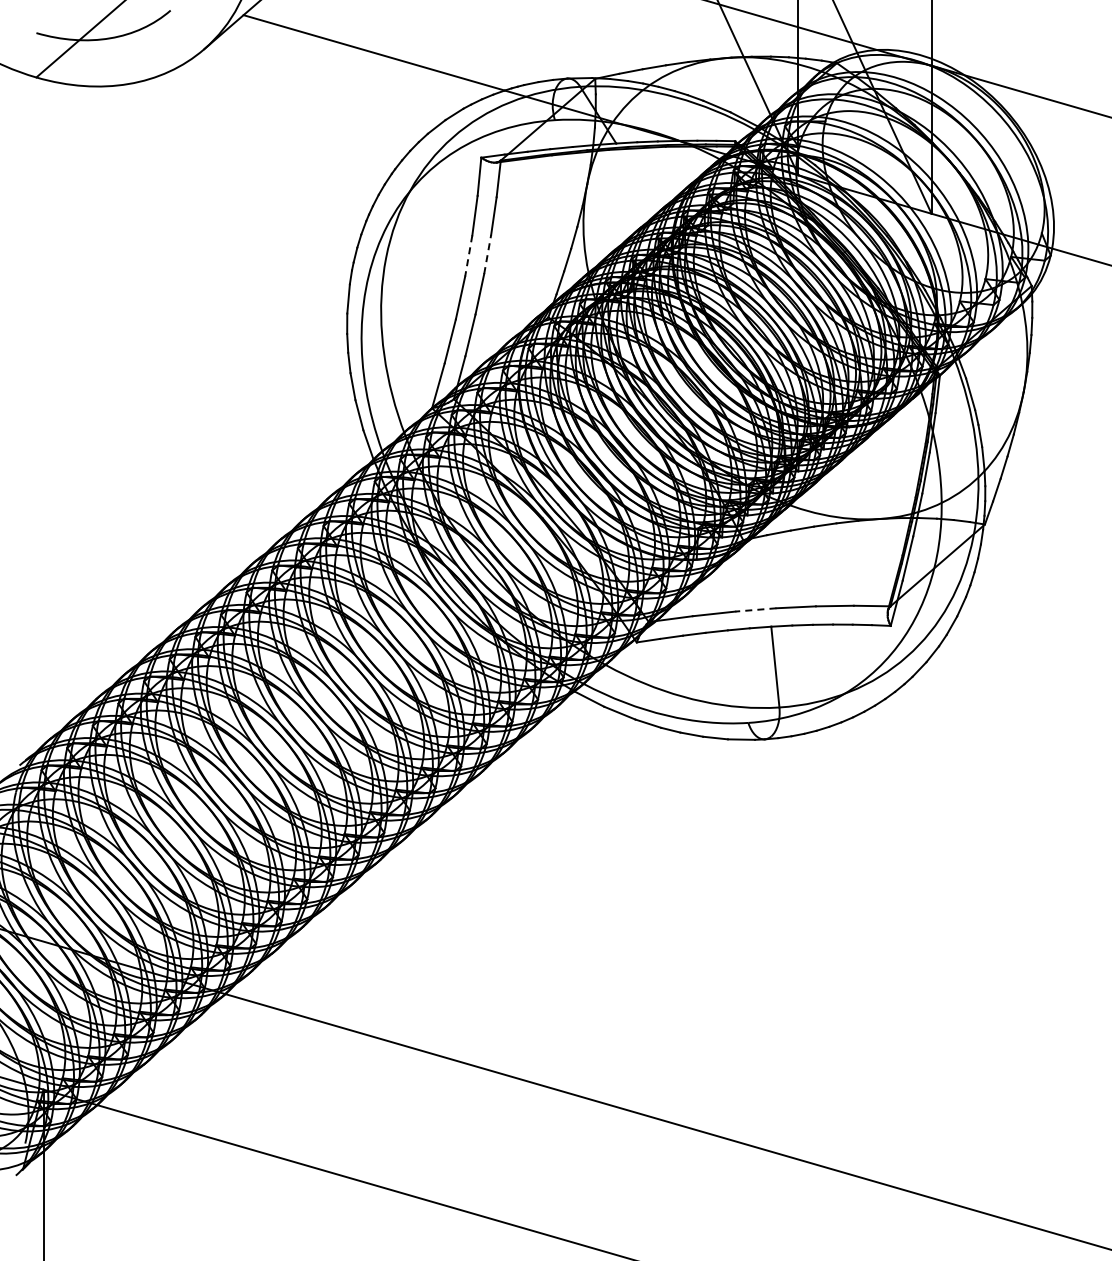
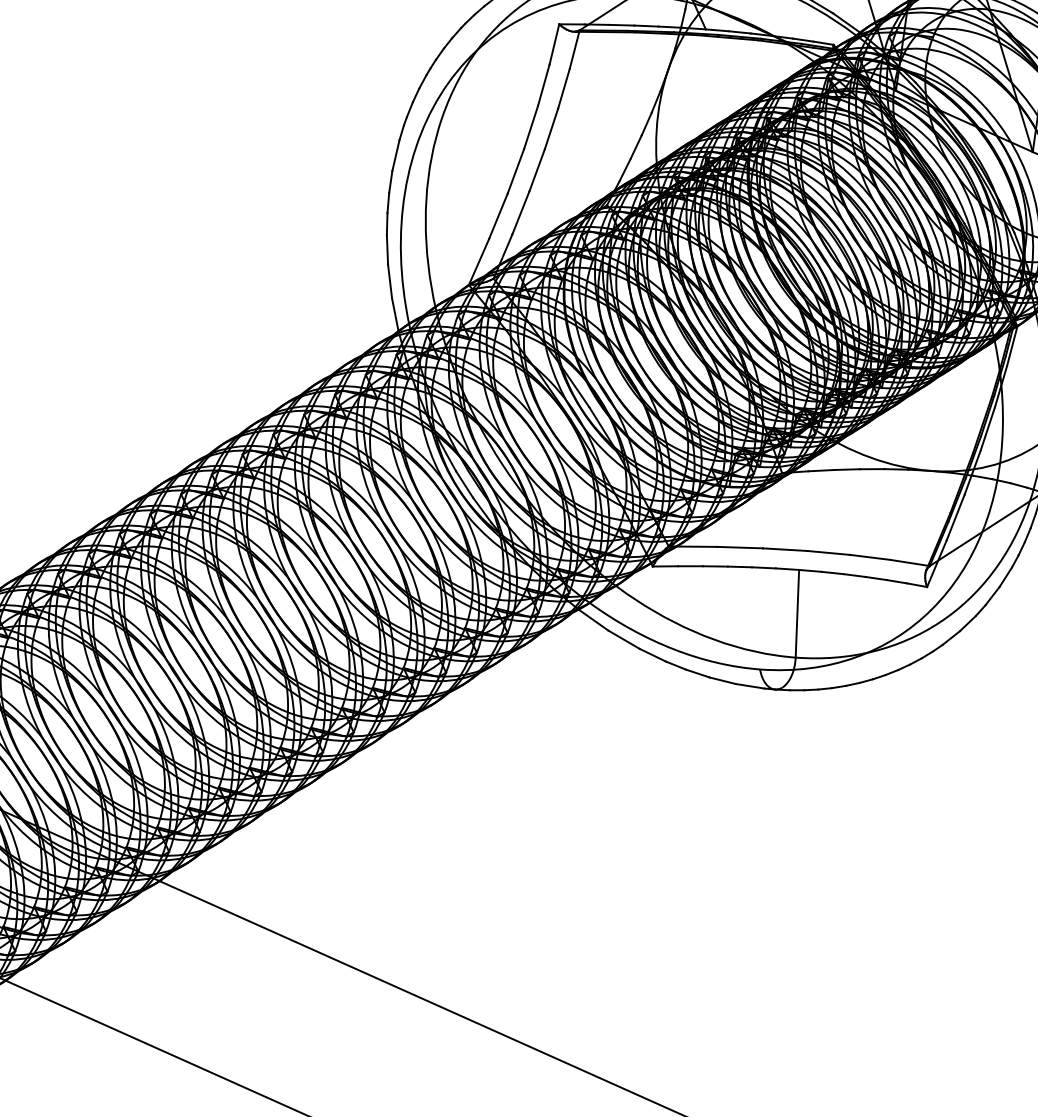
line: (487, 254) -> (551, 128), dashed -> solid
line: (468, 255) -> (530, 127), dashed -> solid
line: (755, 609) -> (784, 549), dashed -> solid

